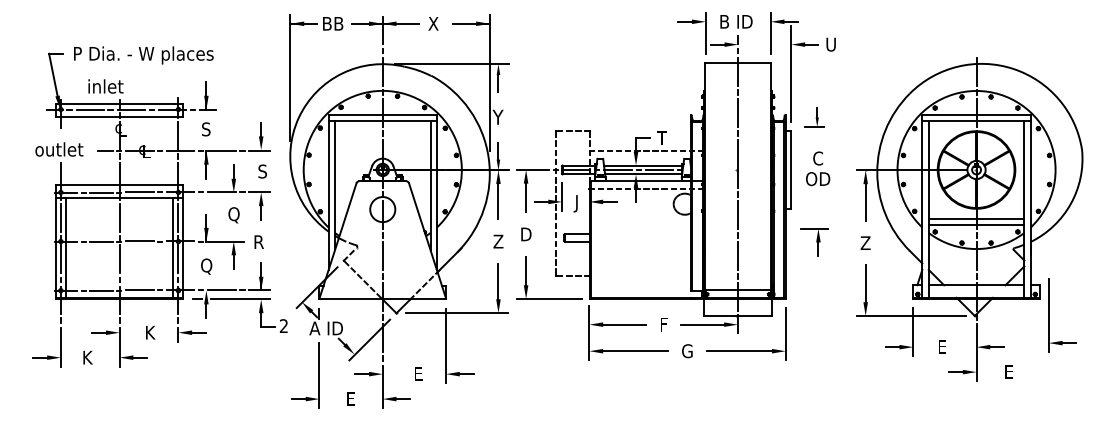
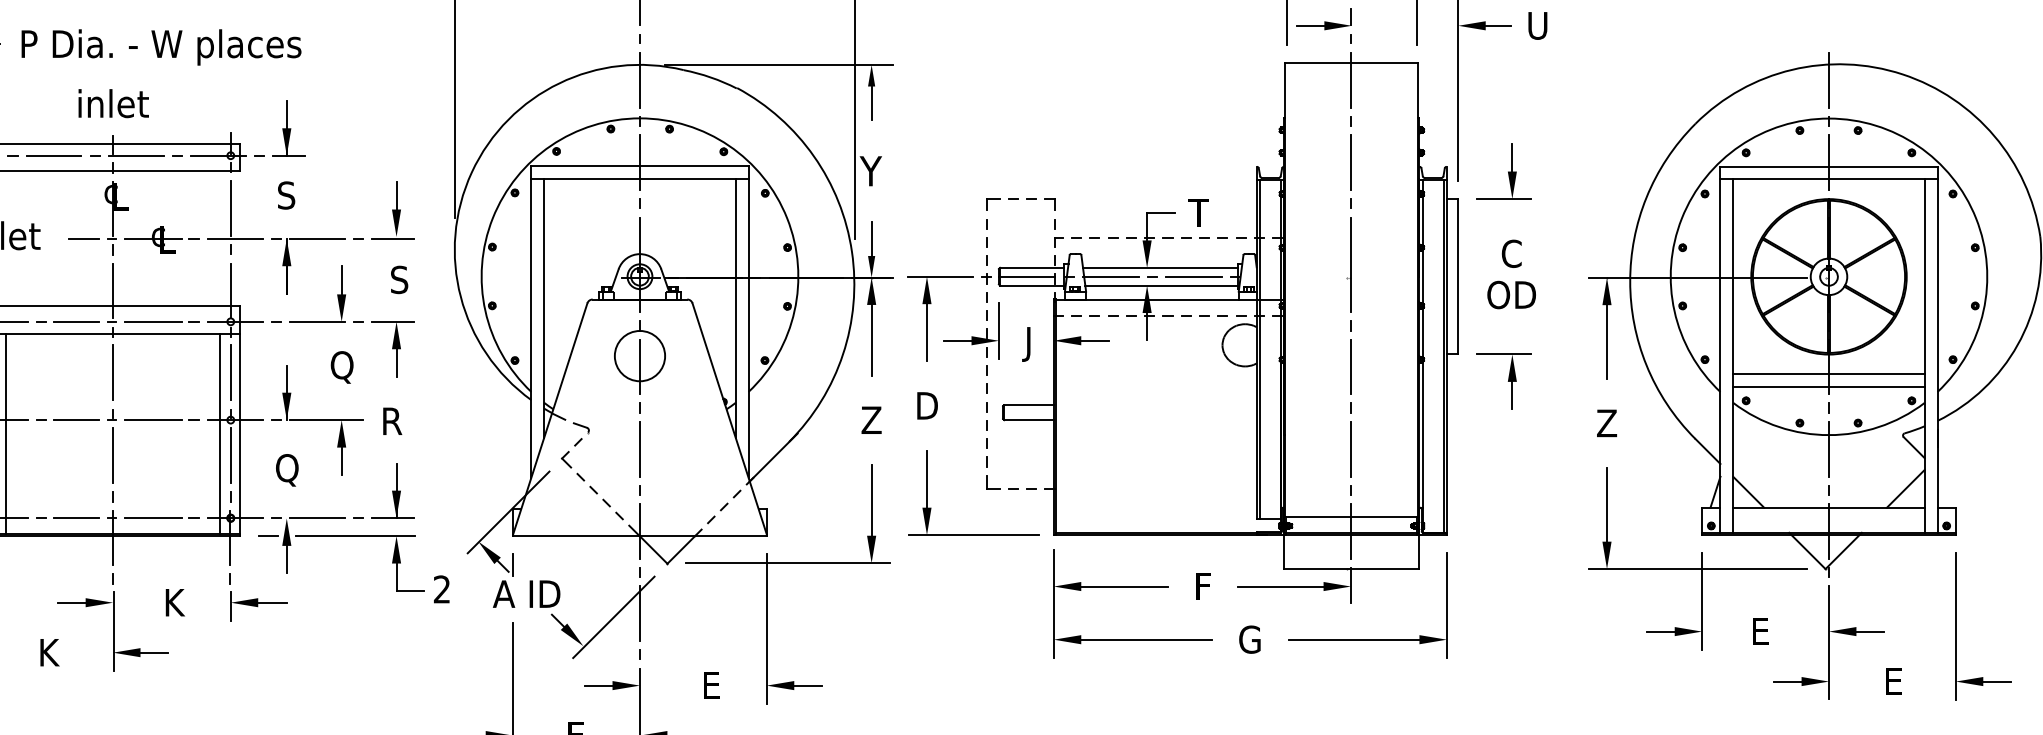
text: (105, 86) -> (112, 103), moved
part: (814, 117) -> (1504, 171), size x1.43
part: (814, 242) -> (1504, 381), moved
part: (1049, 315) -> (1957, 626), moved

